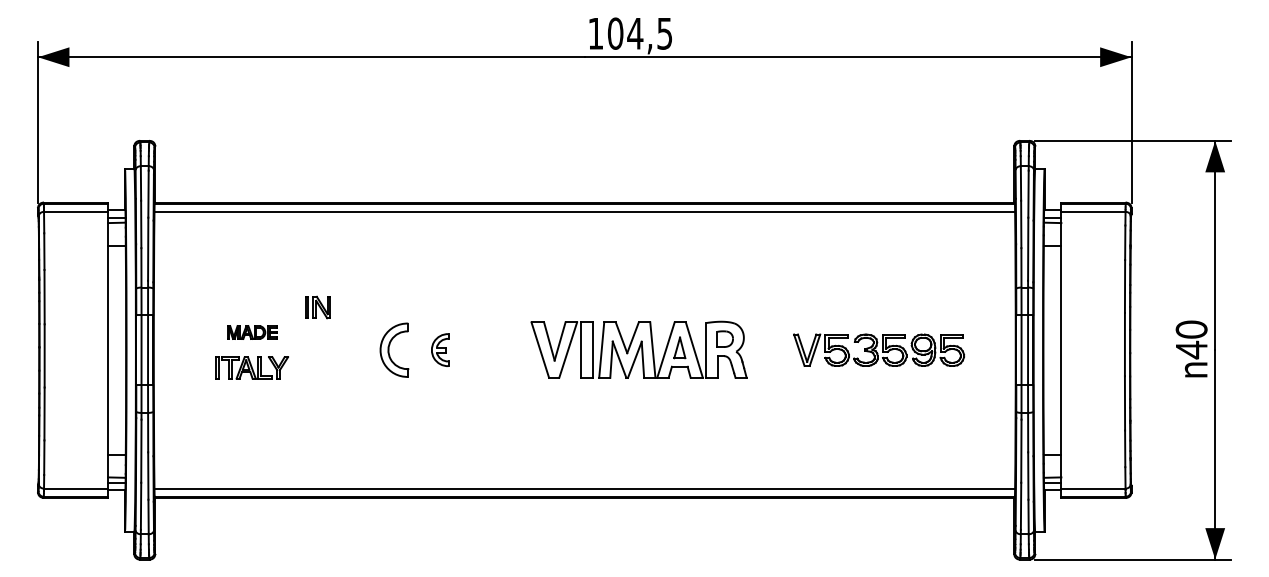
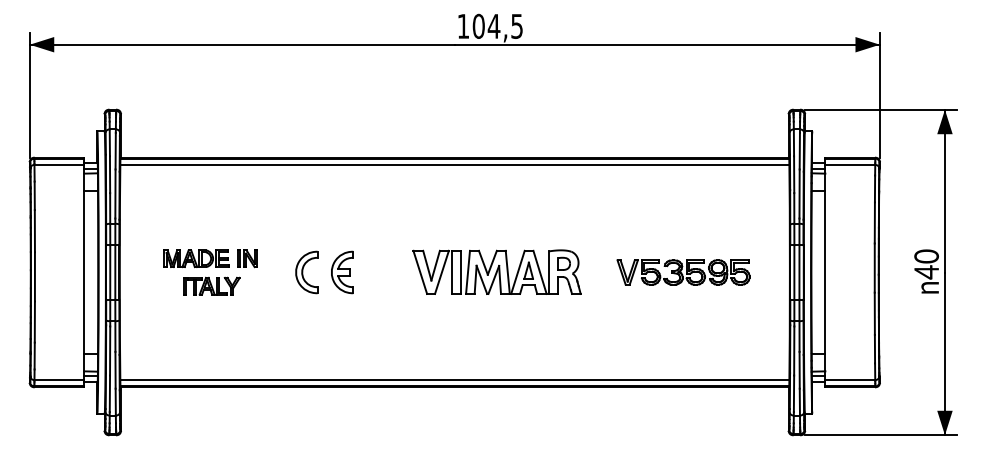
part: (317, 307) -> (247, 258), moved
part: (252, 332) -> (196, 258), size x1.67
part: (439, 349) -> (341, 271), size x1.67
part: (251, 367) -> (211, 285), moved

